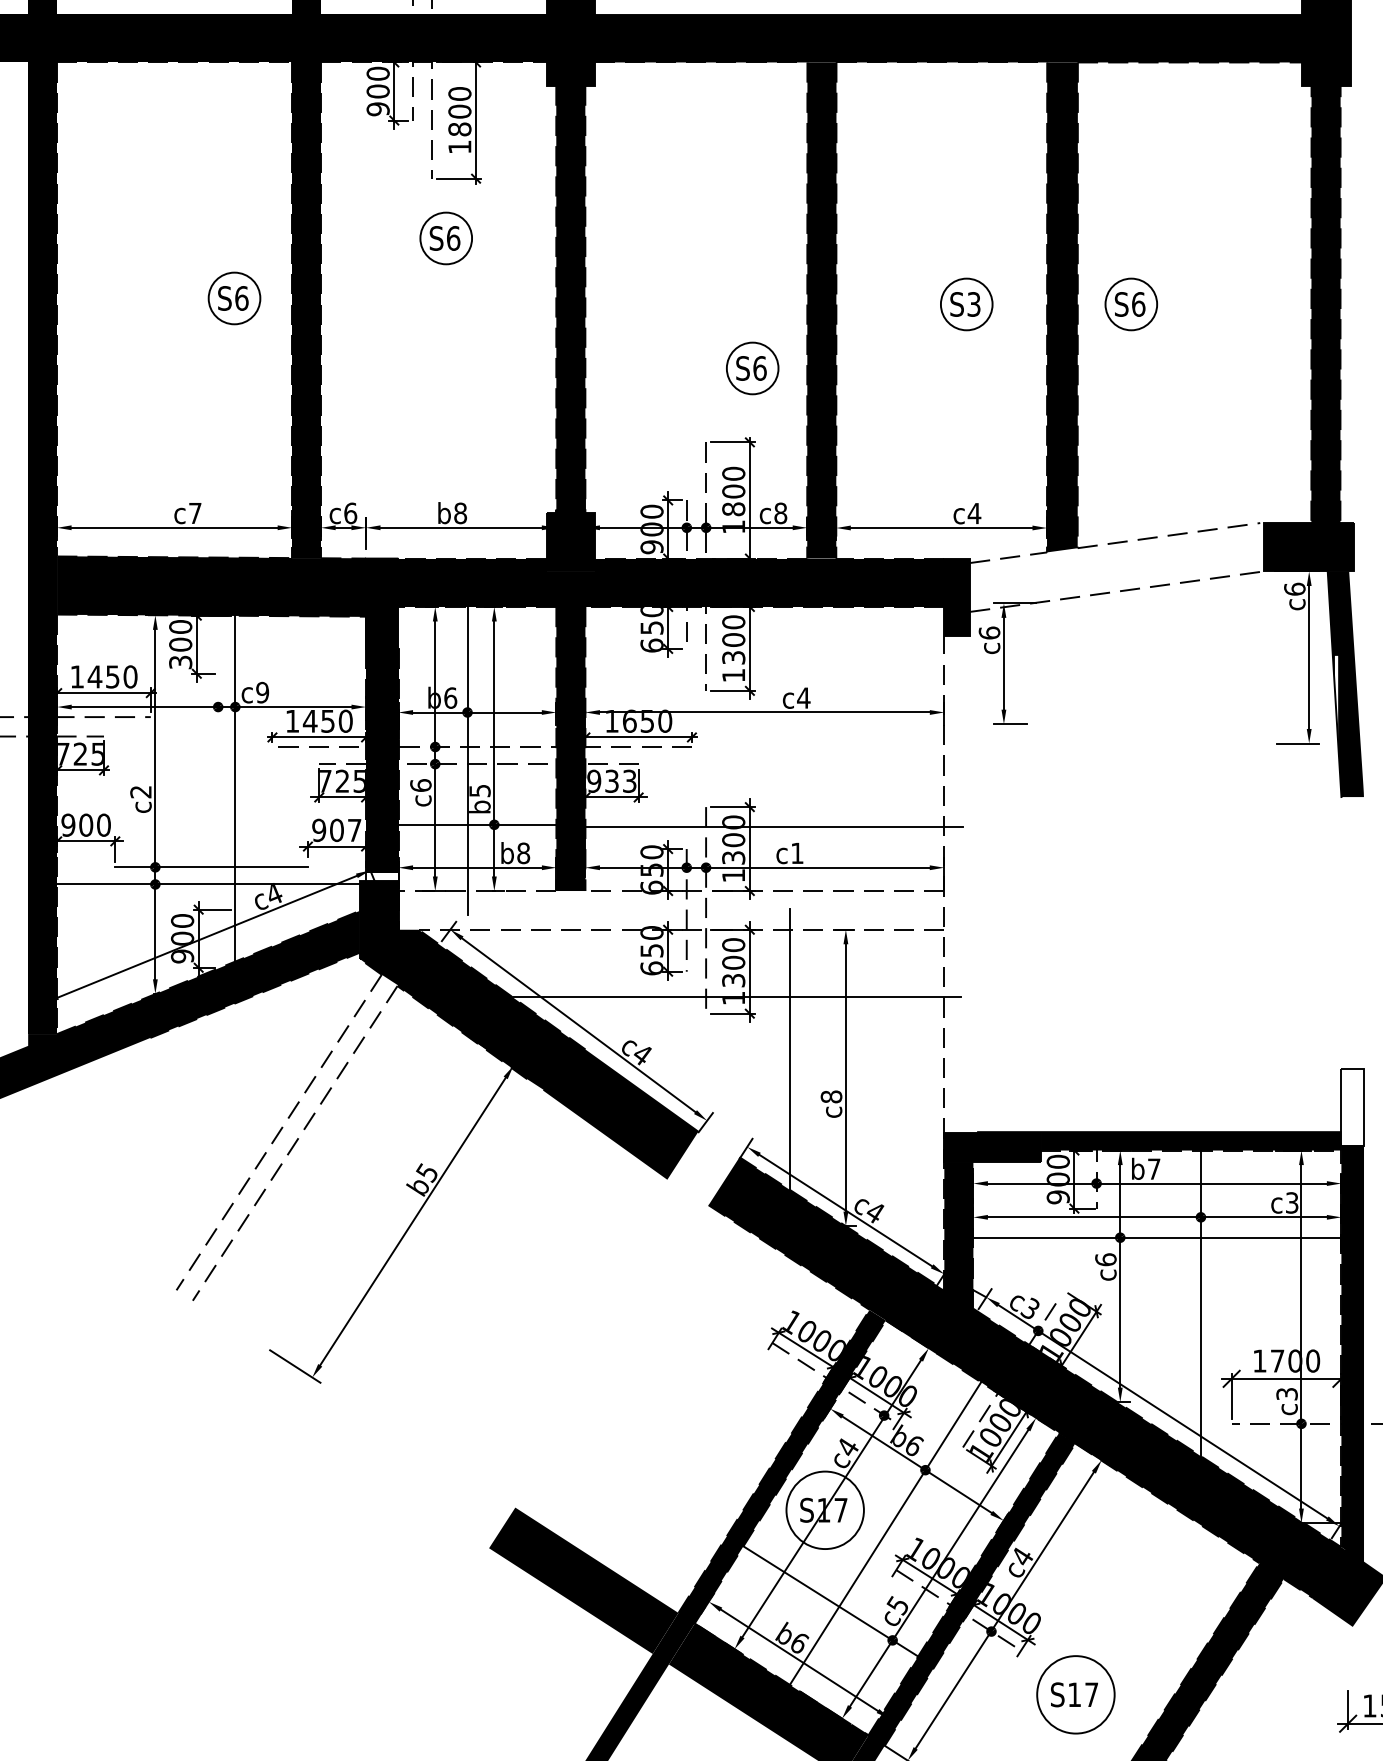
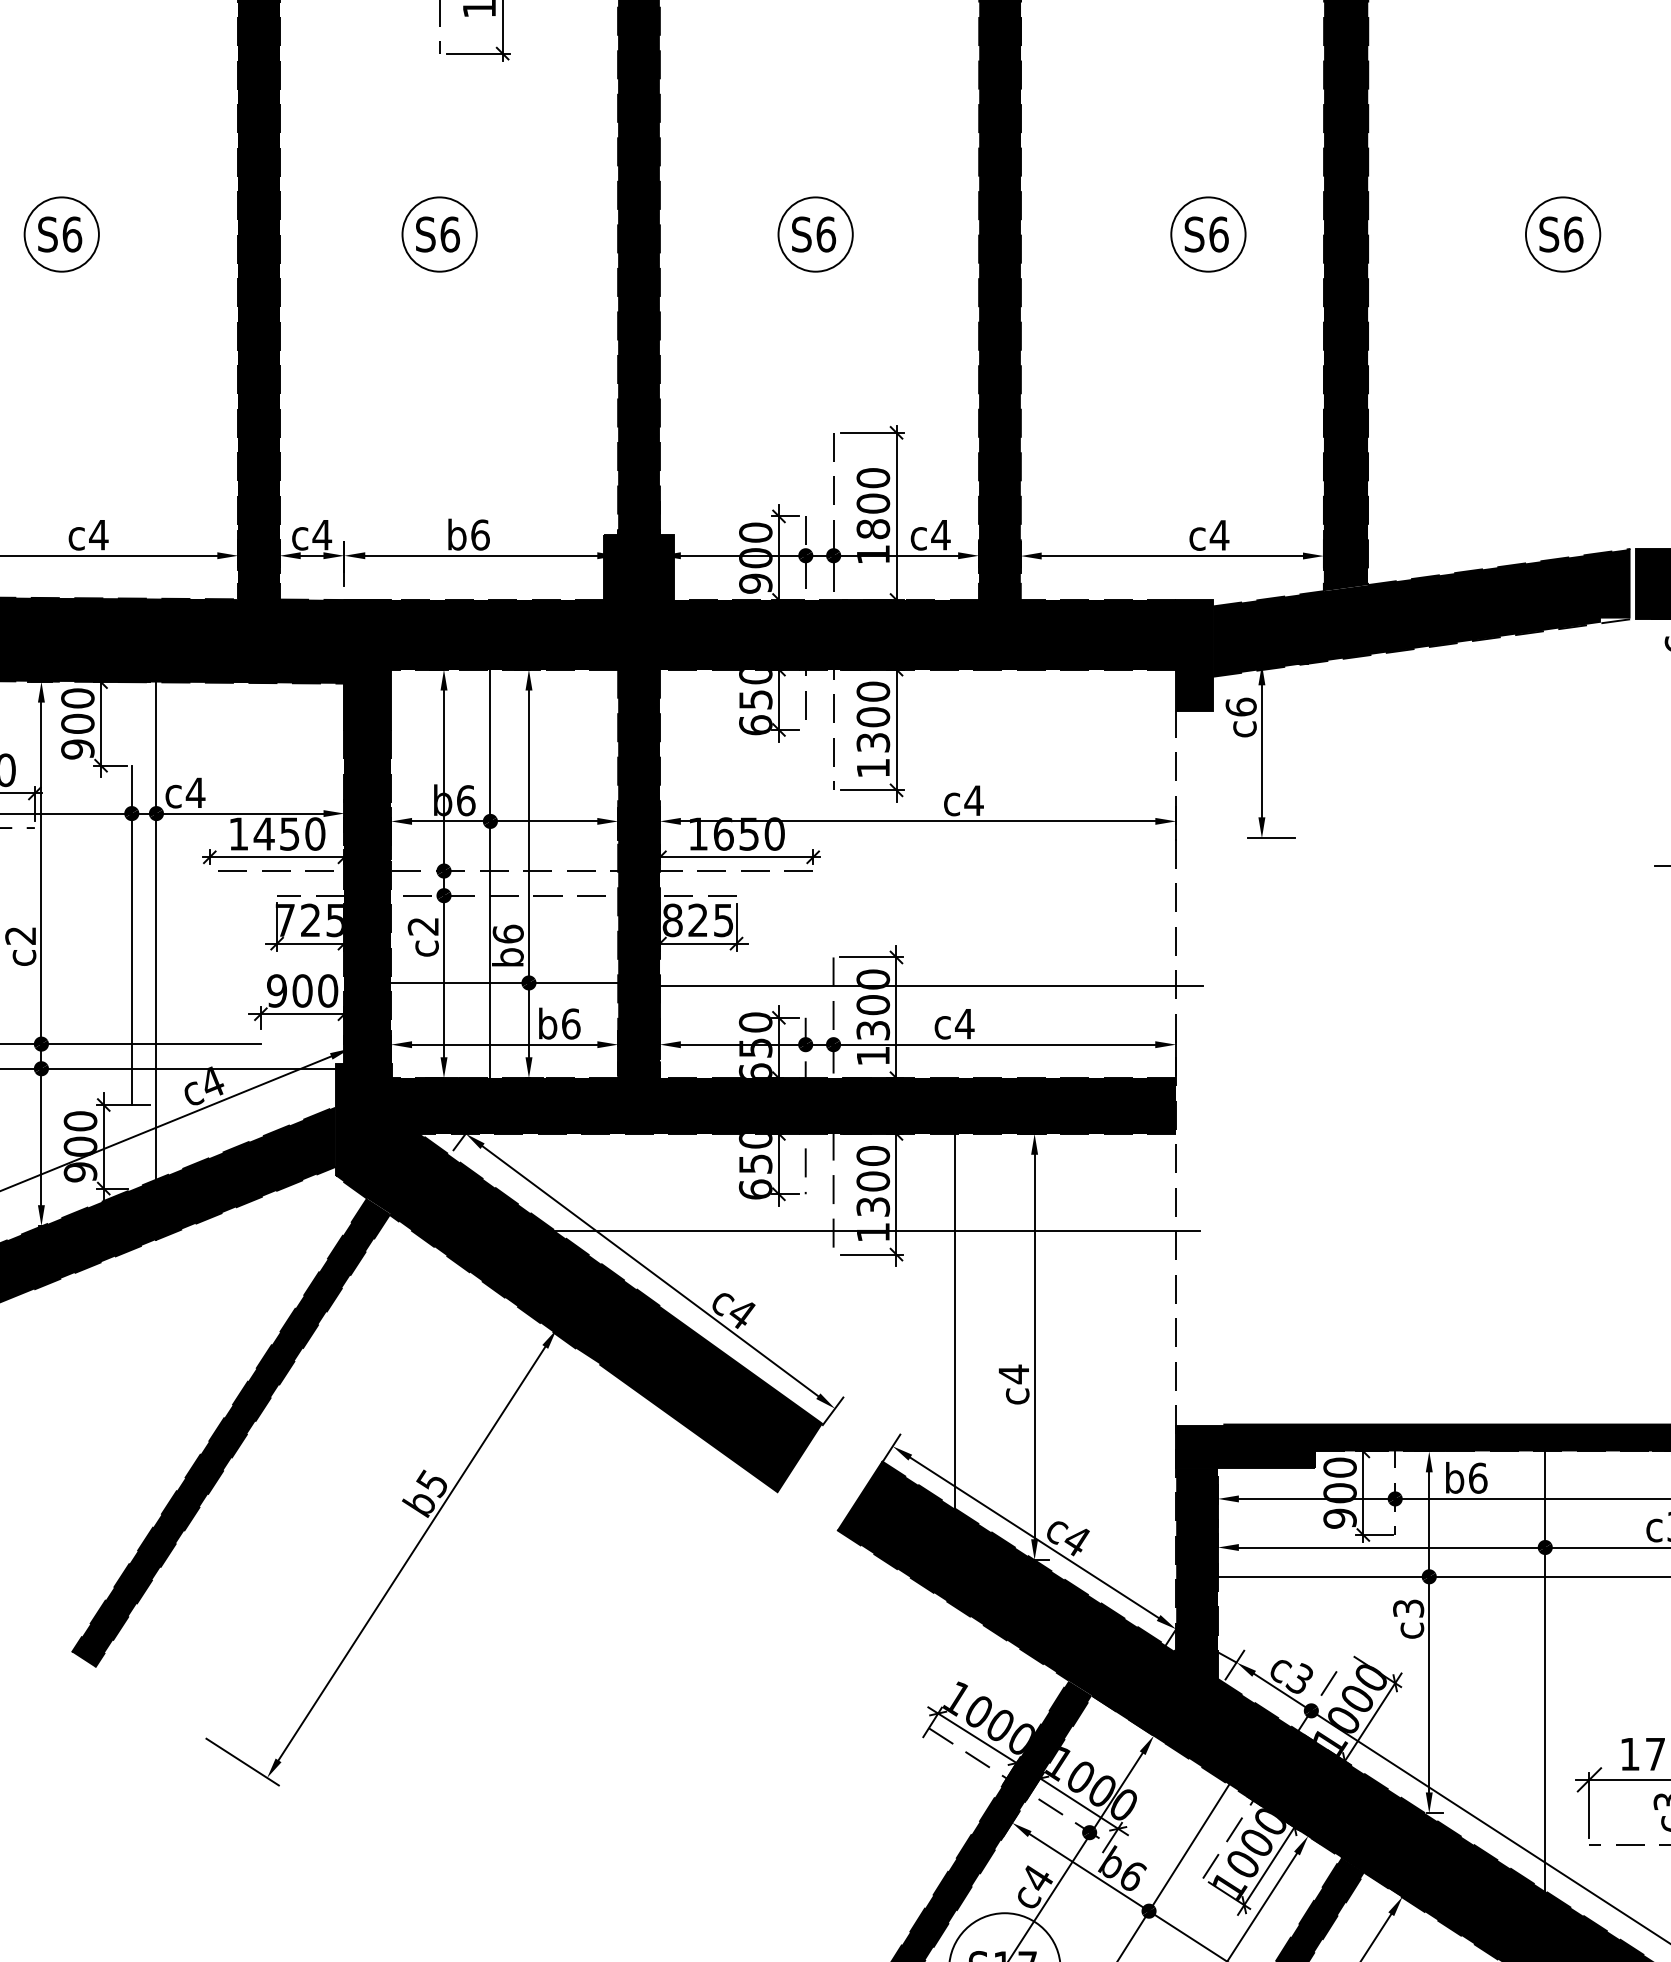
part: (445, 238) -> (438, 234), moved
part: (234, 298) -> (61, 234), moved
text: (973, 304) -> (1218, 234), S3 -> S6
part: (1131, 304) -> (1563, 234), moved
part: (752, 368) -> (815, 234), moved
text: (195, 513) -> (99, 535), c7 -> c4
text: (350, 513) -> (322, 535), c6 -> c4
text: (460, 513) -> (480, 535), b8 -> b6
text: (780, 513) -> (940, 535), c8 -> c4
fill: (1115, 567) -> (1422, 612), added
text: (180, 662) -> (77, 749), 300 -> 900
text: (262, 692) -> (195, 792), c9 -> c4
text: (611, 780) -> (697, 919), 933 -> 825
text: (420, 785) -> (422, 926), c6 -> c2
text: (479, 790) -> (507, 933), b5 -> b6
line: (218, 791) -> (132, 935), added
text: (354, 830) -> (327, 991), 907 -> 900
text: (797, 852) -> (965, 1022), c1 -> c4
text: (523, 853) -> (570, 1024), b8 -> b6
fill: (382, 877) -> (368, 1058), added
fill: (671, 910) -> (783, 1106), added
text: (831, 1096) -> (1013, 1373), c8 -> c4
fill: (287, 1137) -> (231, 1432), added
text: (1153, 1168) -> (1477, 1477), b7 -> b6
text: (1105, 1259) -> (1408, 1608), c6 -> c3

